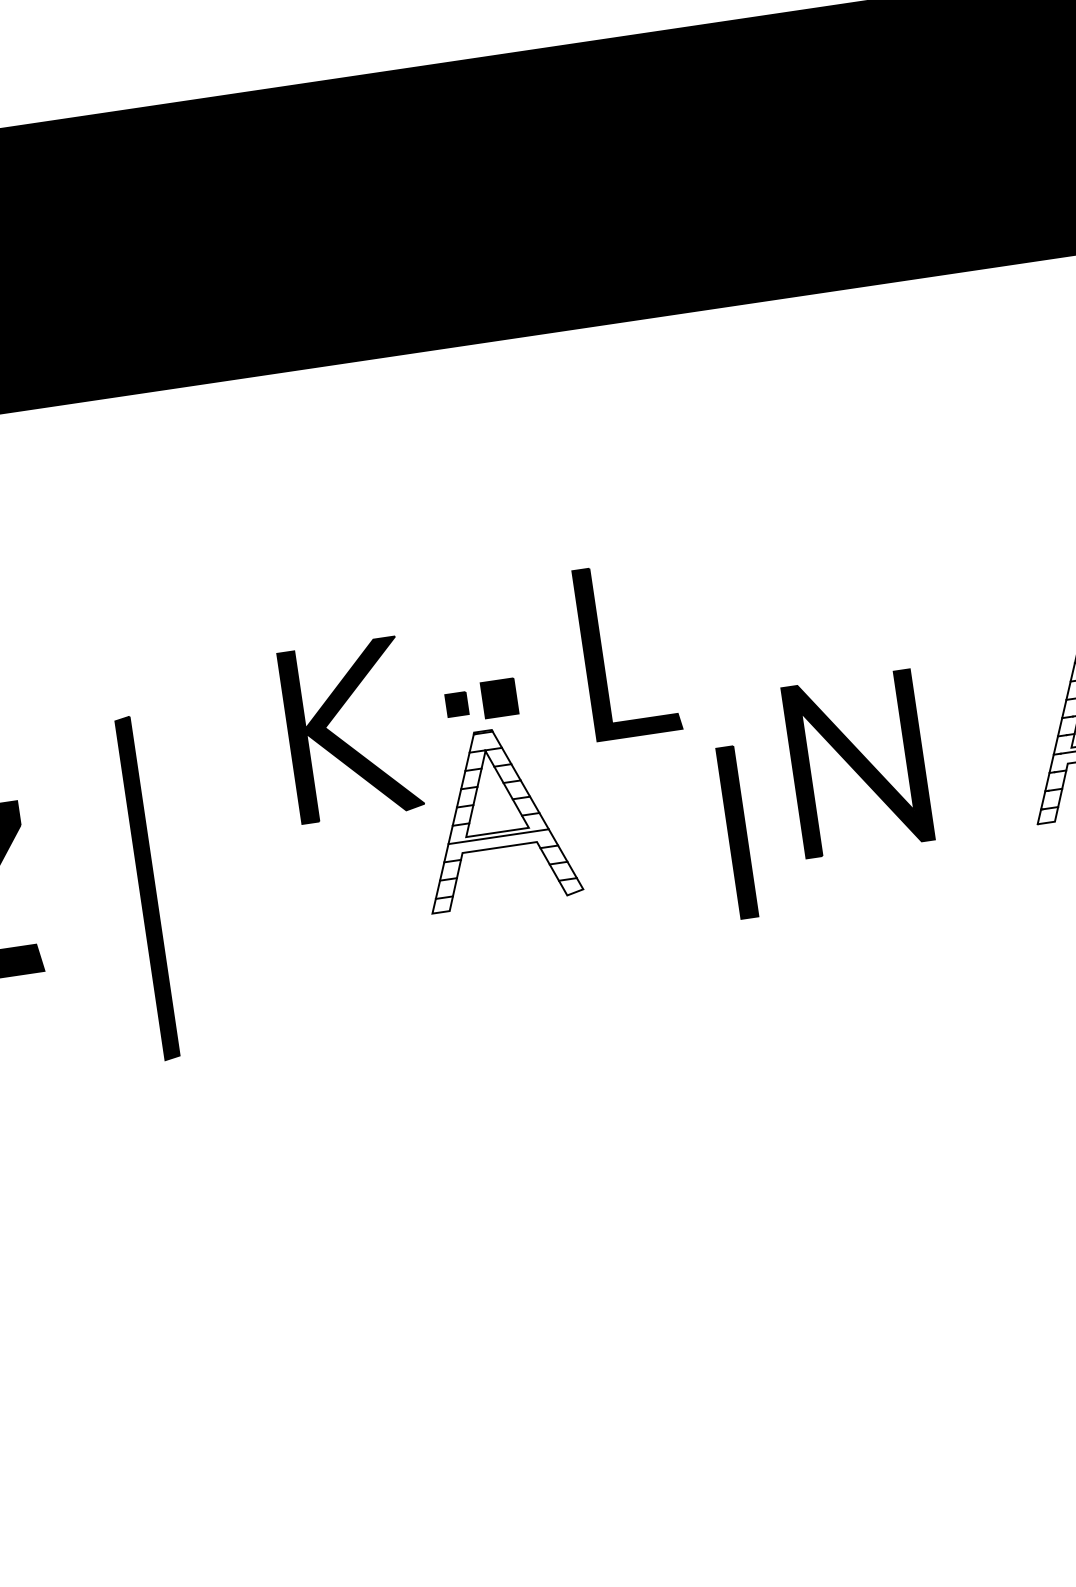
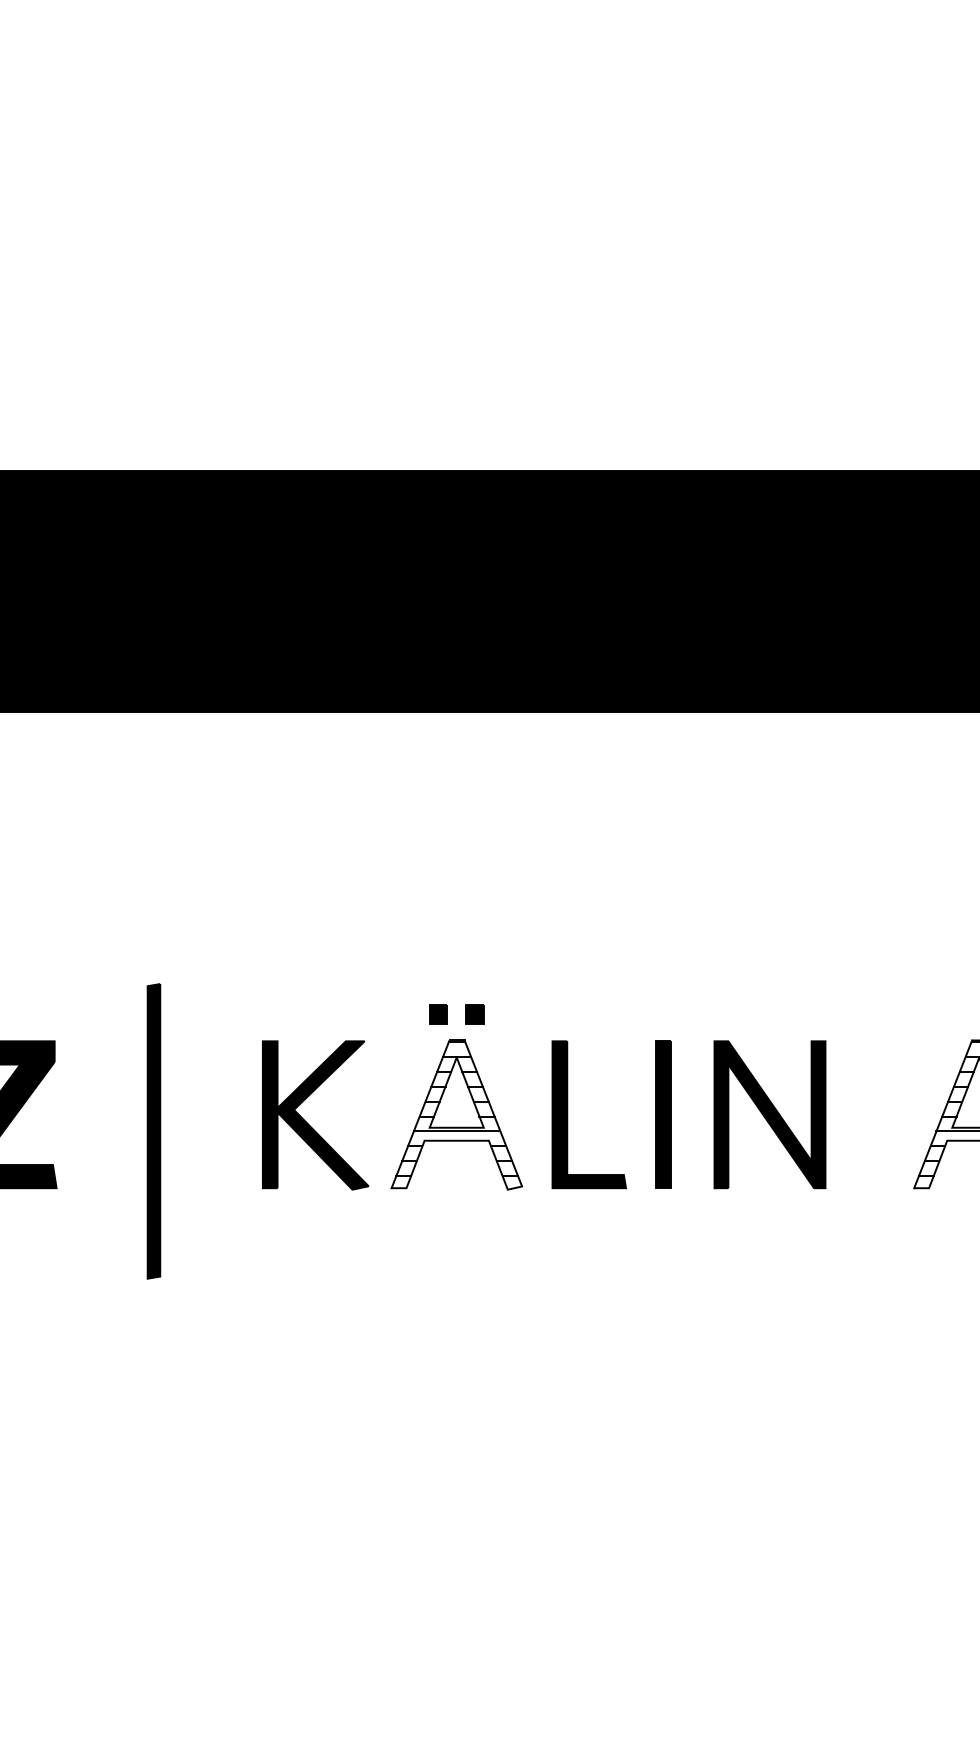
part: (603, 653) -> (568, 1114), moved
part: (498, 698) -> (474, 1014), size x0.62
part: (342, 740) -> (307, 1122), moved
part: (737, 832) -> (663, 1114), moved

